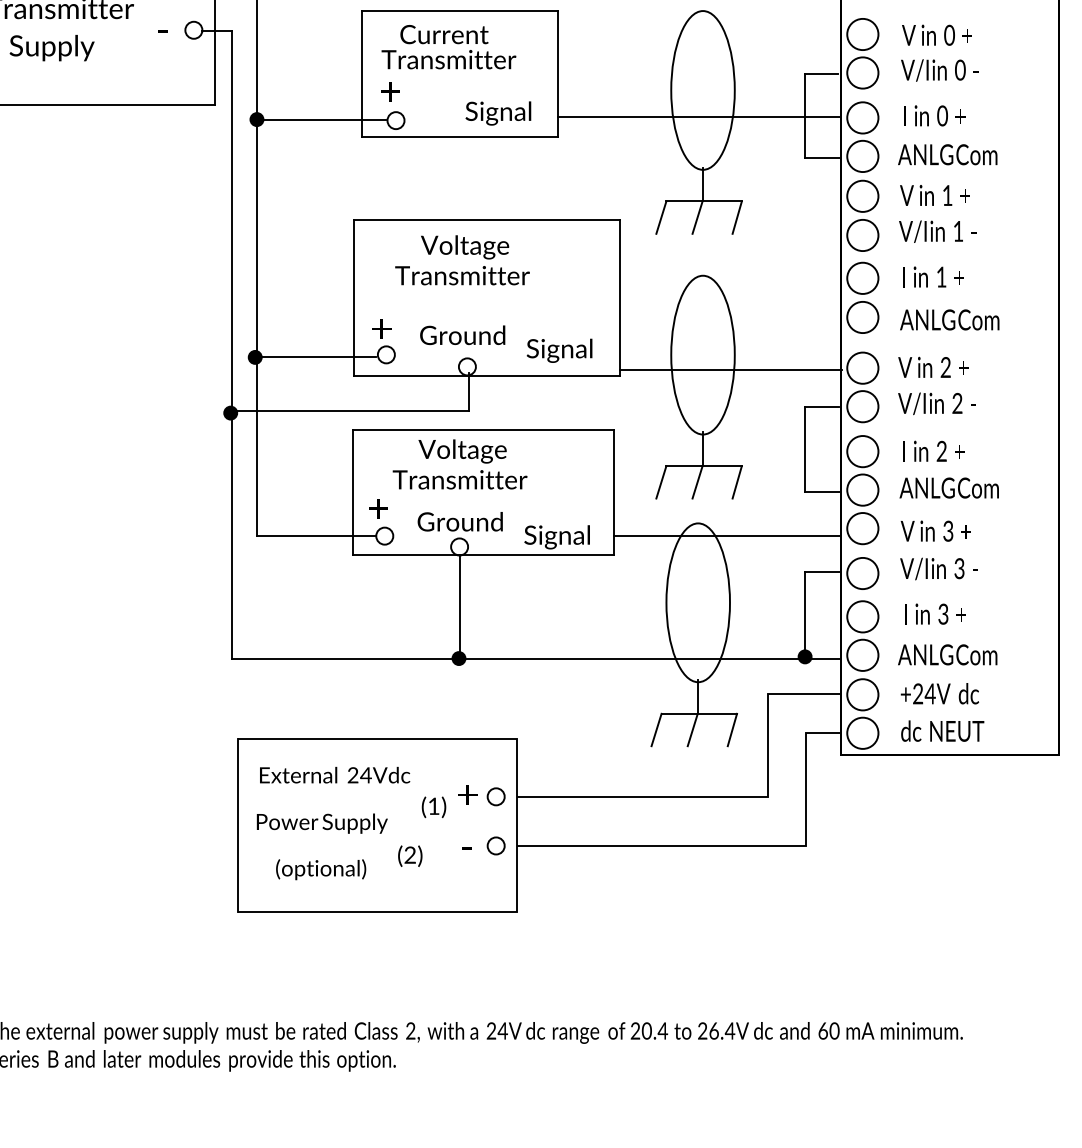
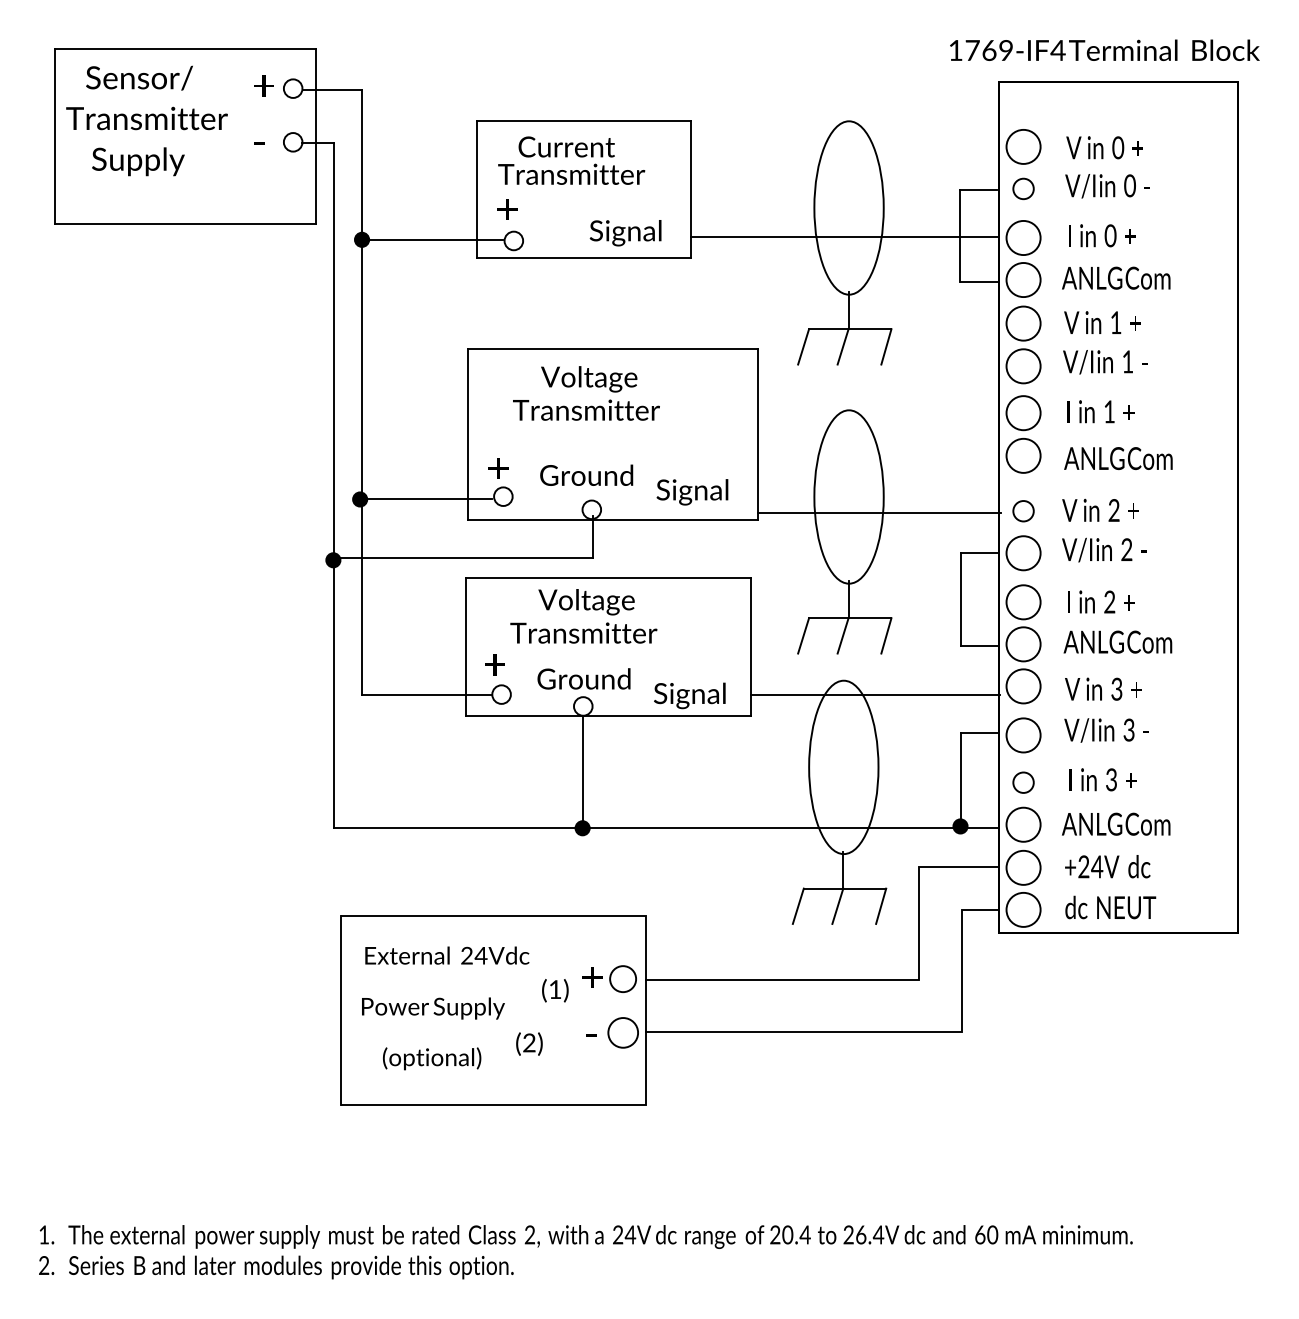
circle: (862, 72) -> (1023, 188), size x0.6
circle: (862, 368) -> (1023, 511), size x0.6
circle: (862, 616) -> (1023, 782), size x0.6
circle: (496, 797) -> (623, 979), size x1.4
circle: (495, 845) -> (622, 1032), size x1.6

